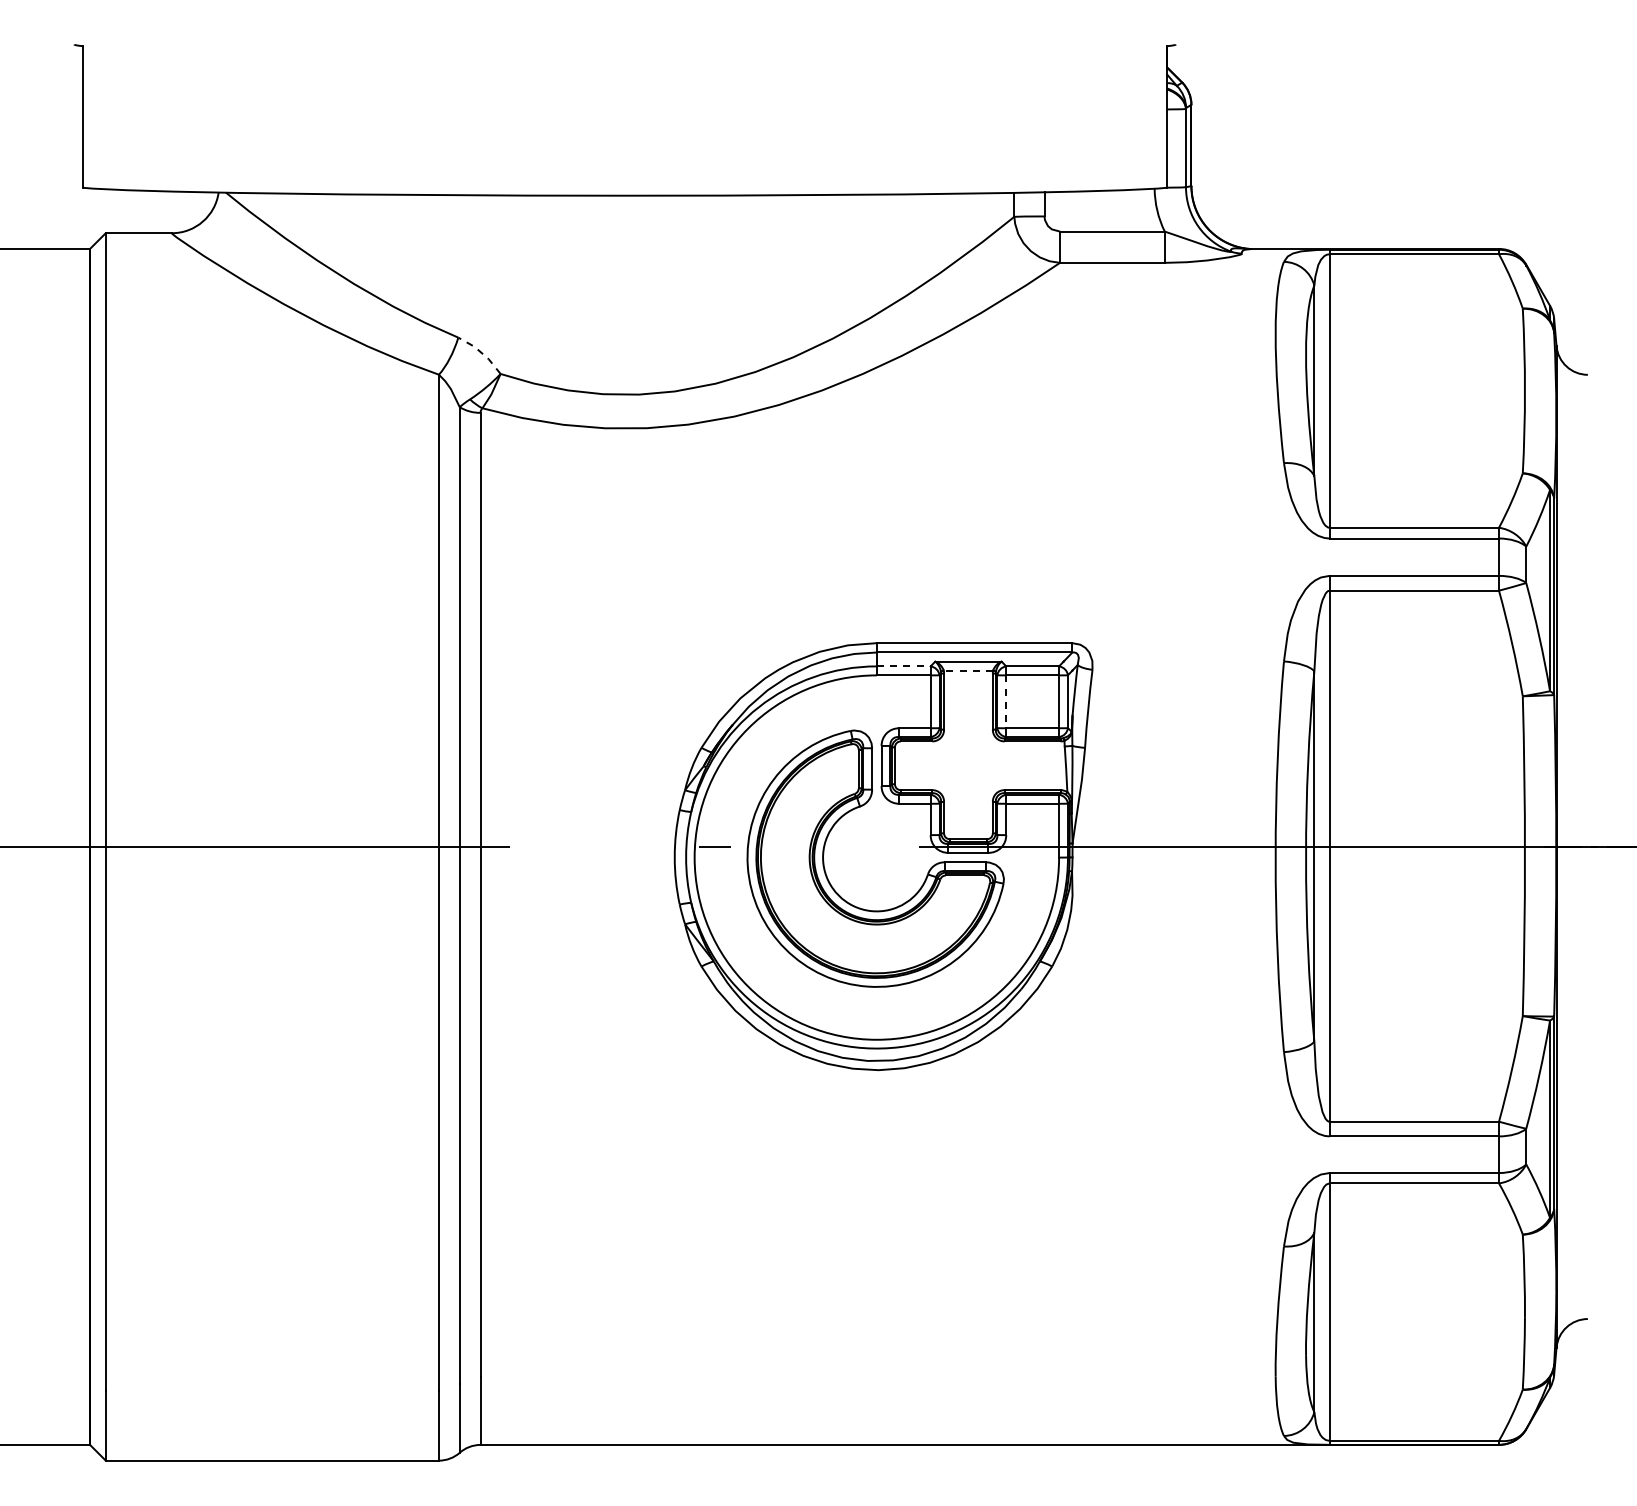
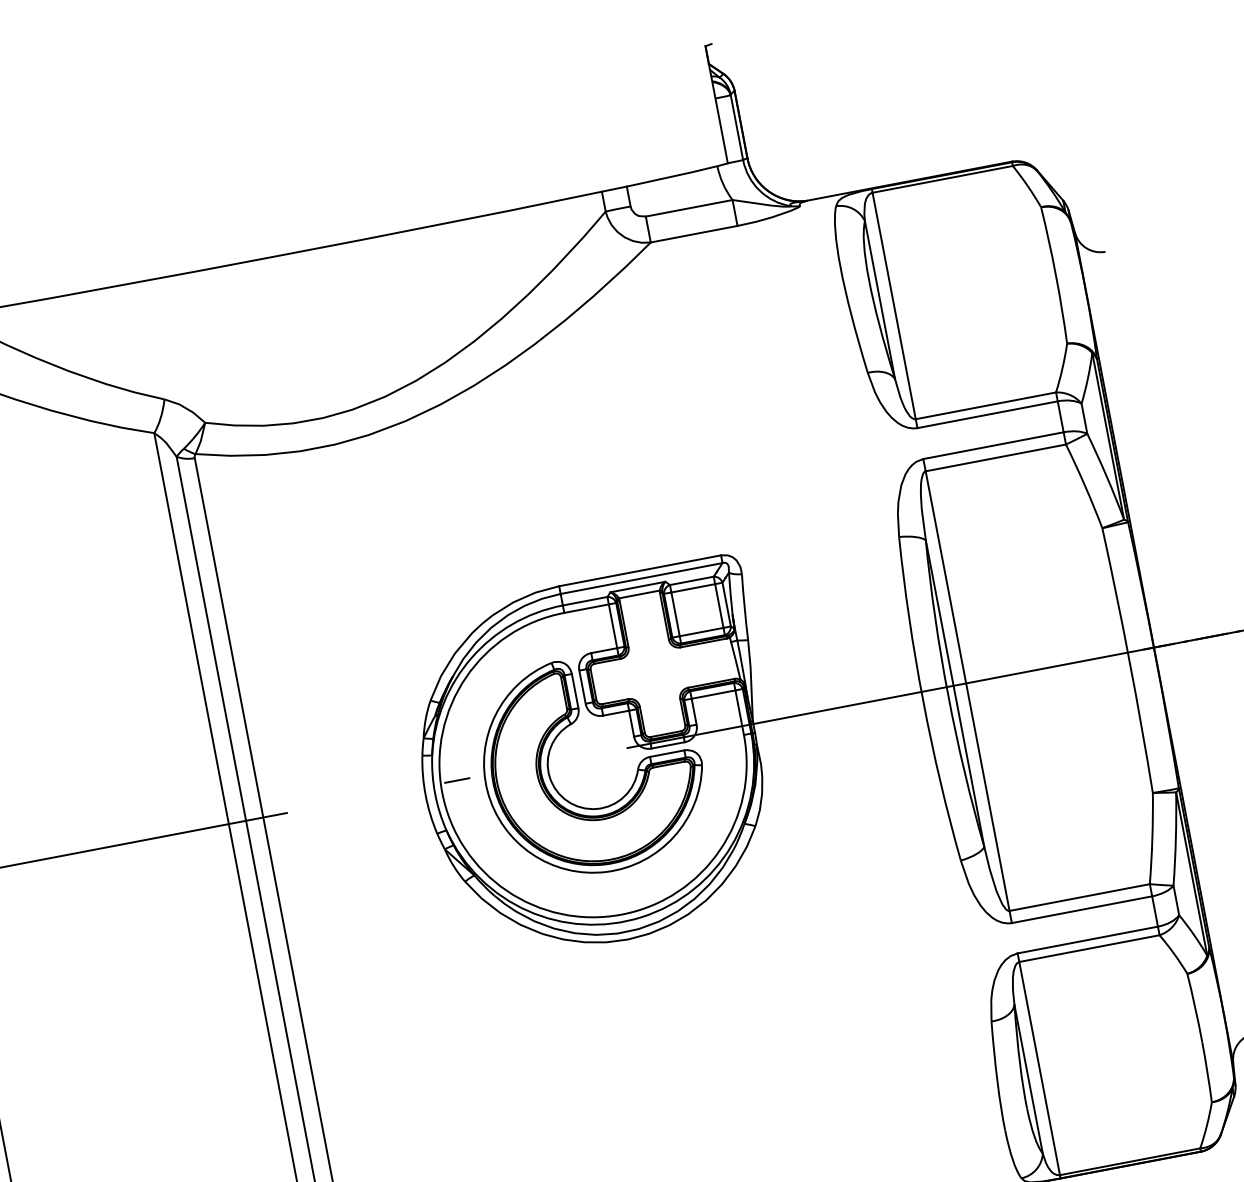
line: (481, 352) -> (185, 408), dashed -> solid
line: (903, 666) -> (584, 601), dashed -> solid
line: (968, 670) -> (639, 594), dashed -> solid
line: (1006, 702) -> (675, 614), dashed -> solid

